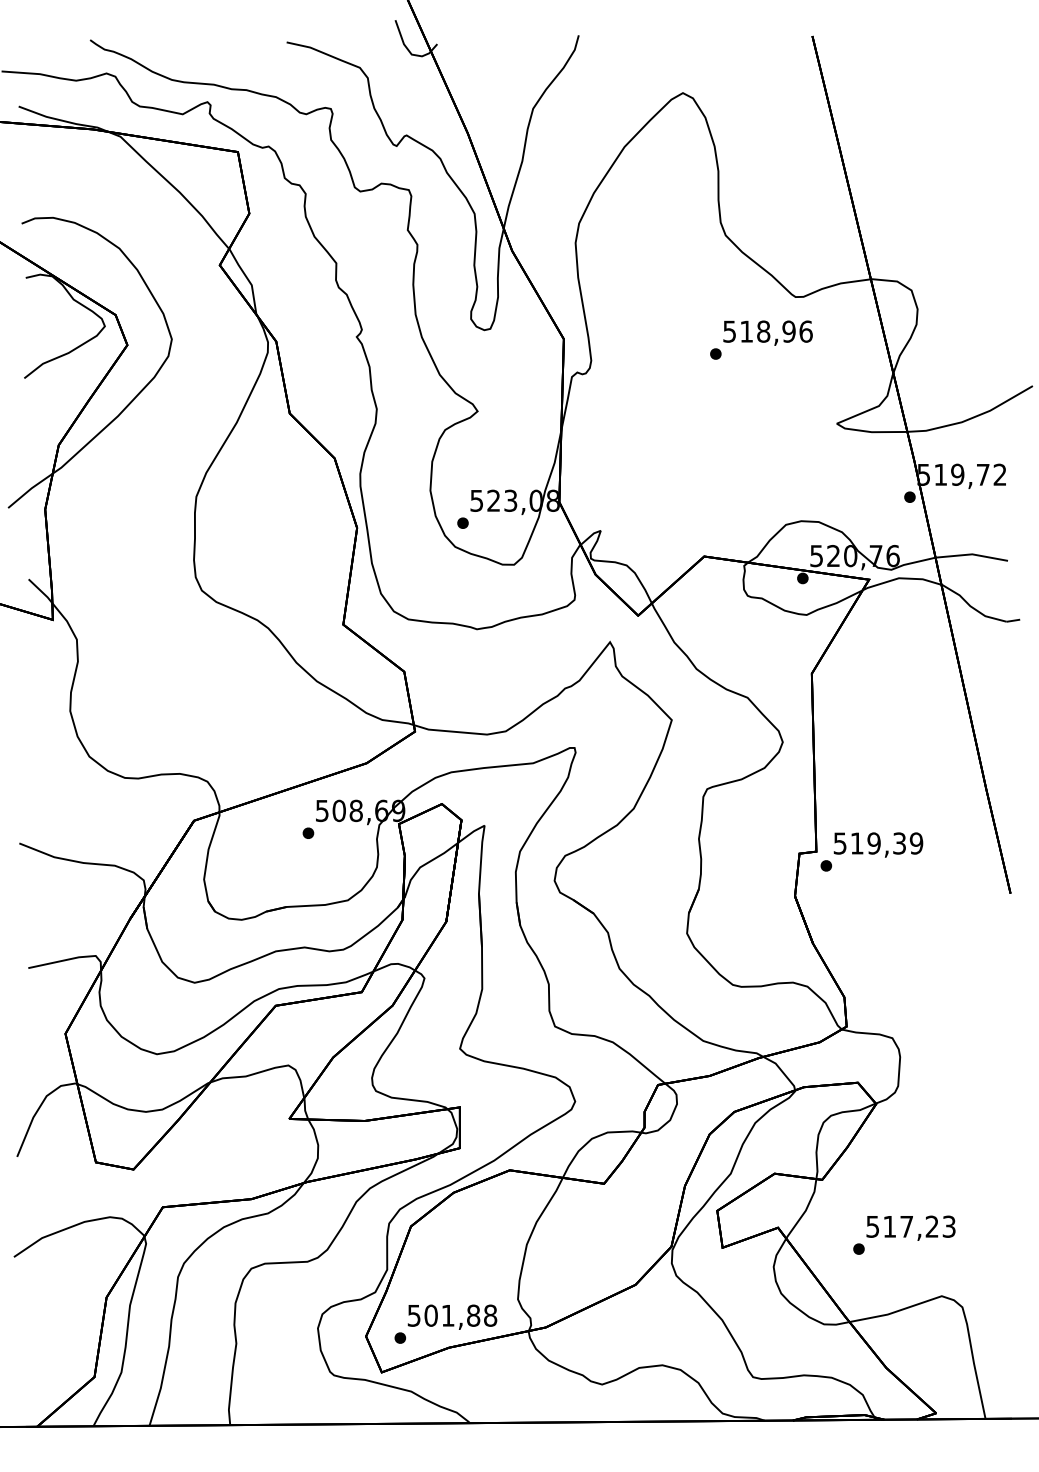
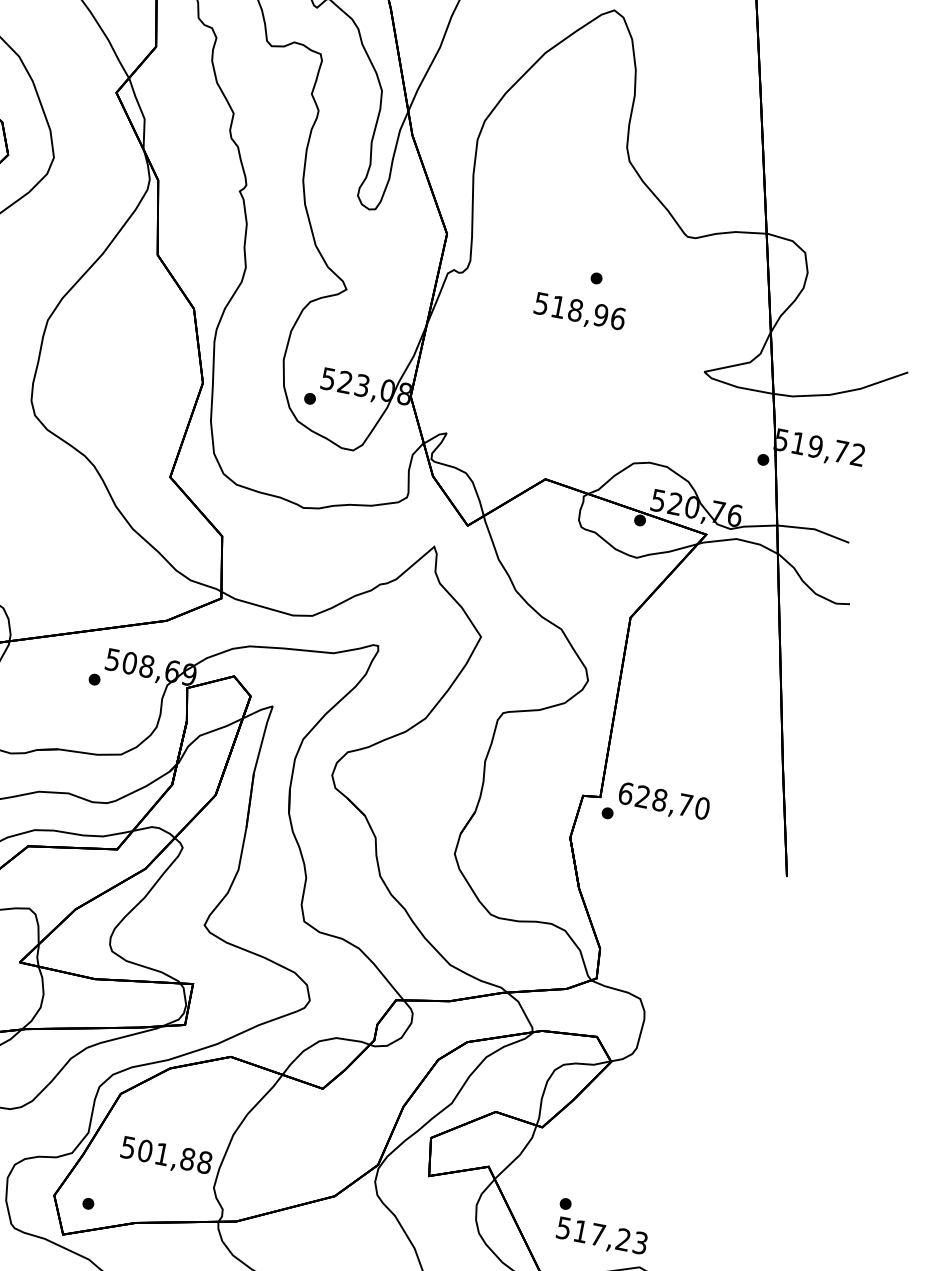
text: (767, 332) -> (579, 312), moved
text: (878, 843) -> (664, 801), 519,39 -> 628,70
text: (910, 1227) -> (601, 1236), moved
text: (452, 1316) -> (166, 1155), moved

